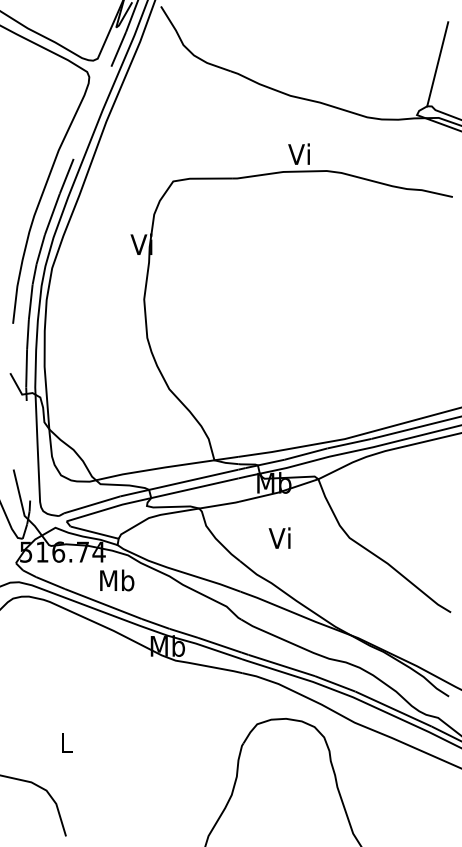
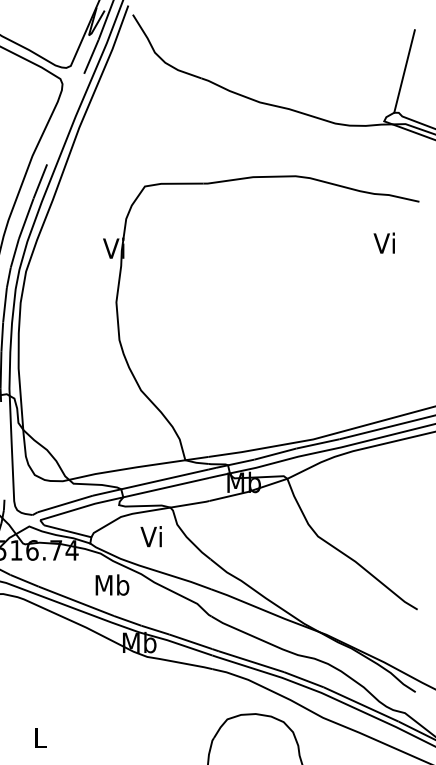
text: (298, 153) -> (383, 242), moved
text: (279, 537) -> (151, 536), moved
text: (117, 580) -> (112, 585), moved

